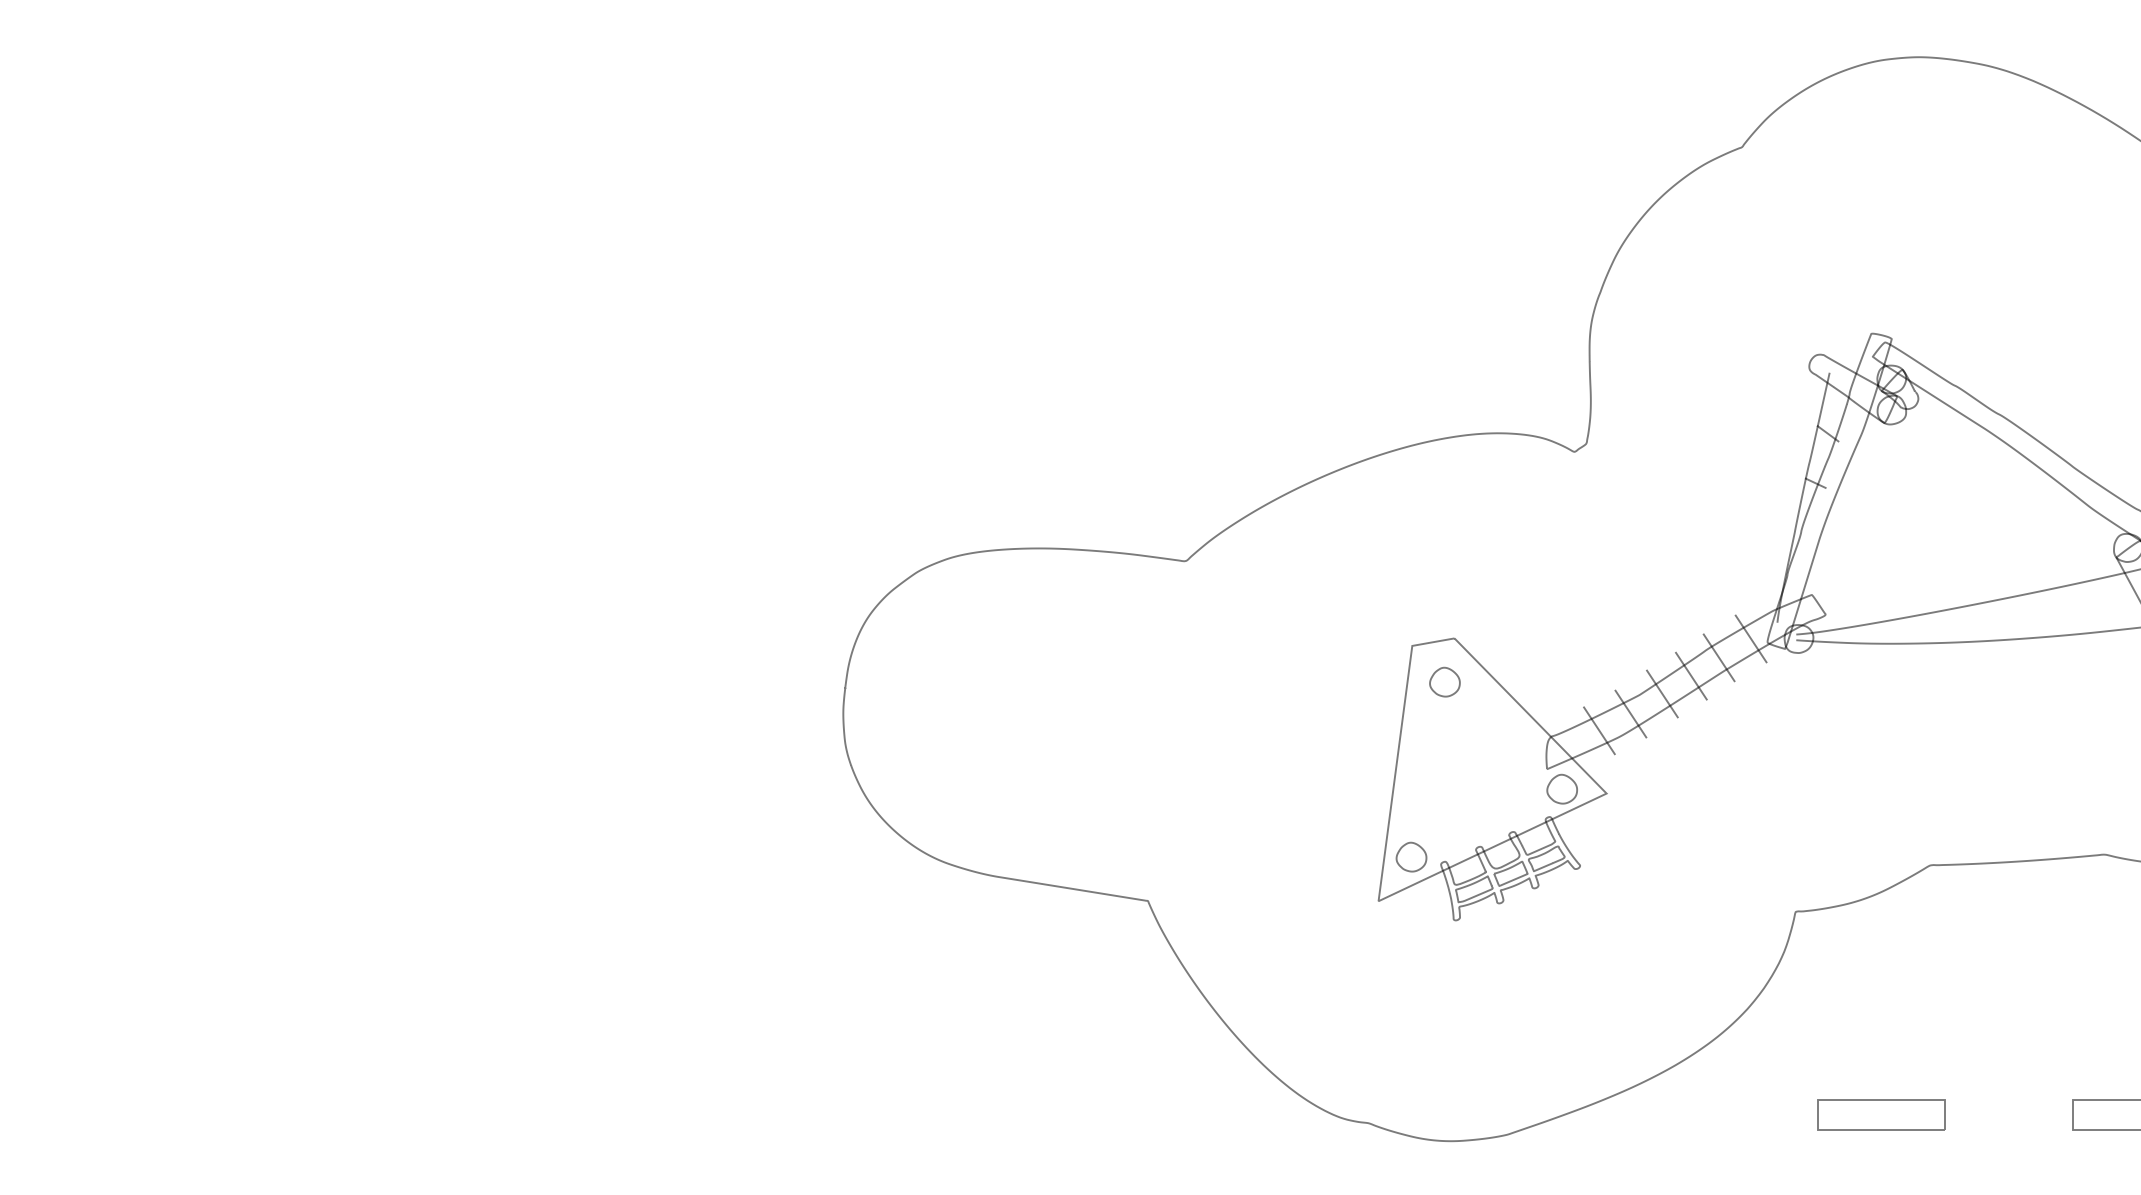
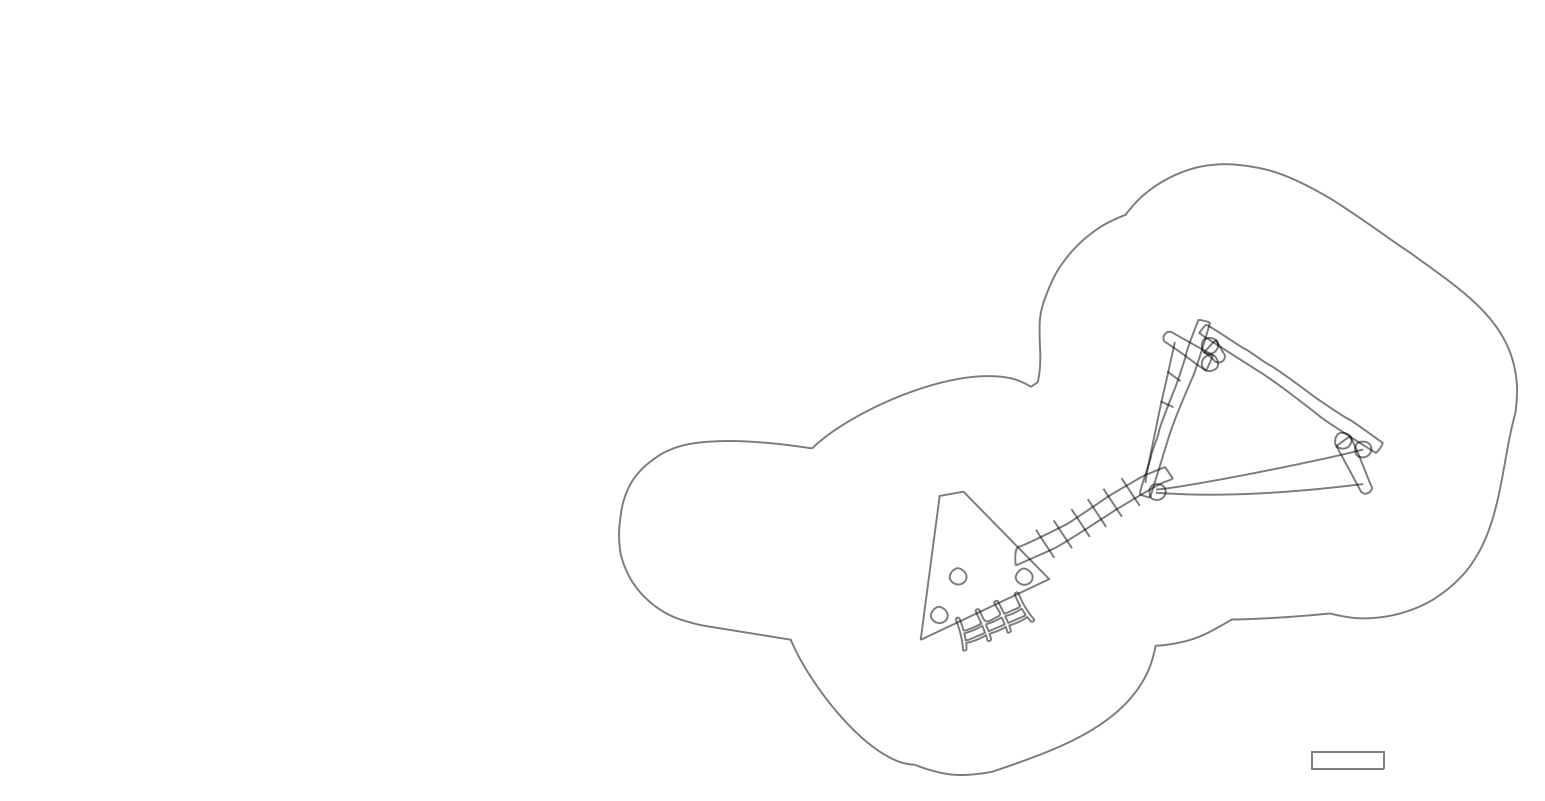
part: (1443, 682) -> (957, 576), moved
part: (1880, 1115) -> (1203, 760), removed

